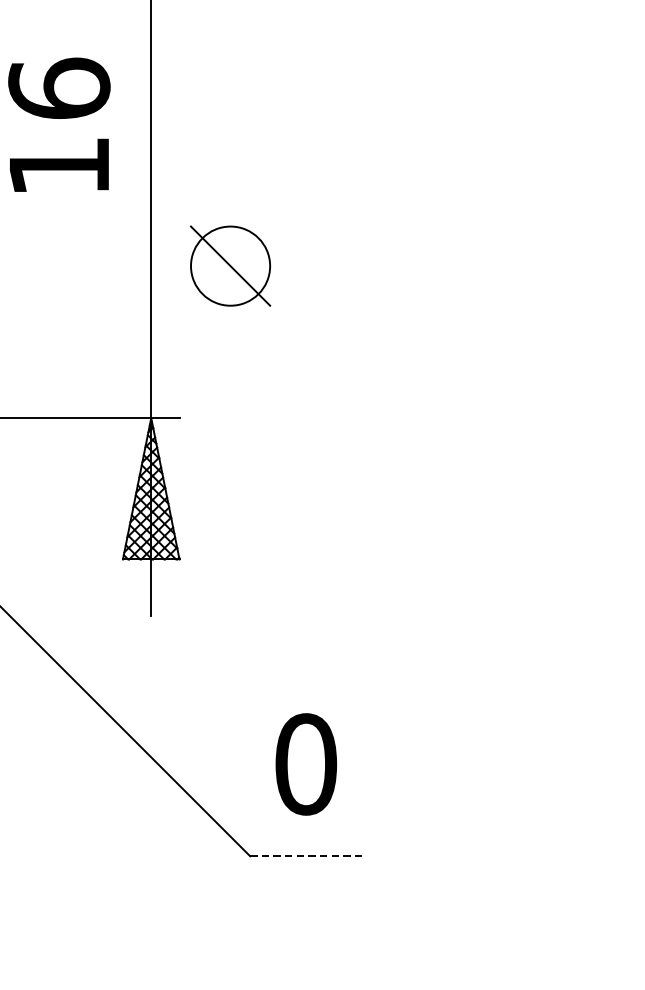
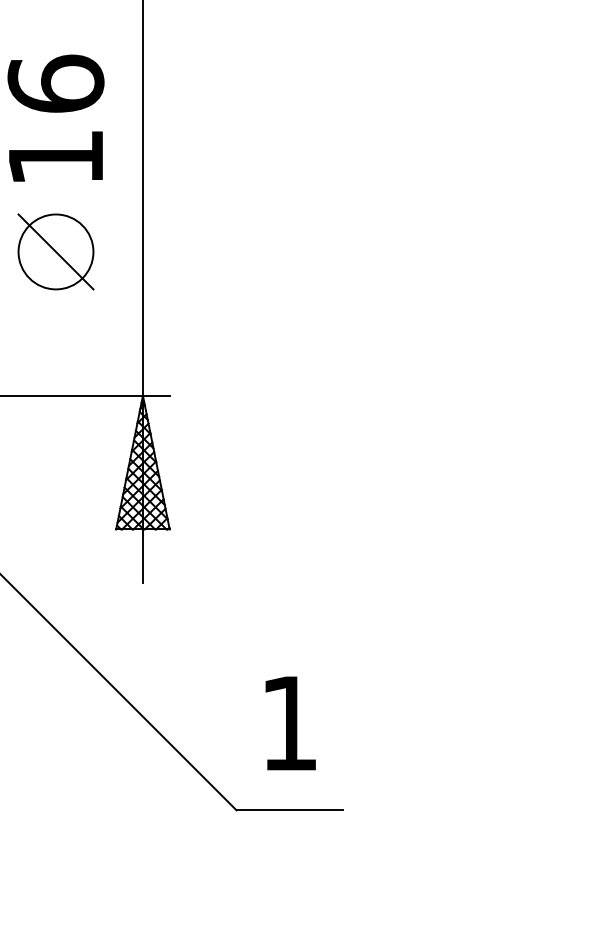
part: (230, 265) -> (55, 251), moved
text: (306, 764) -> (289, 723), 0 -> 1
line: (307, 856) -> (290, 810), dashed -> solid

